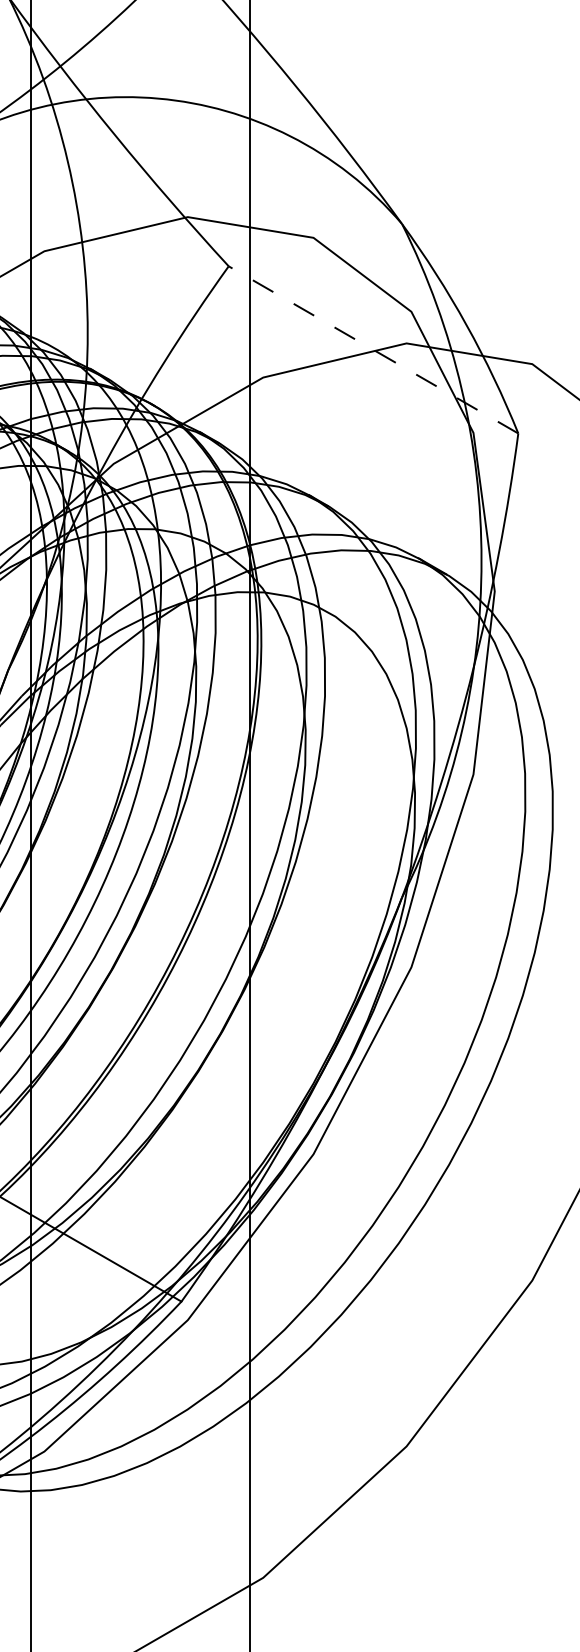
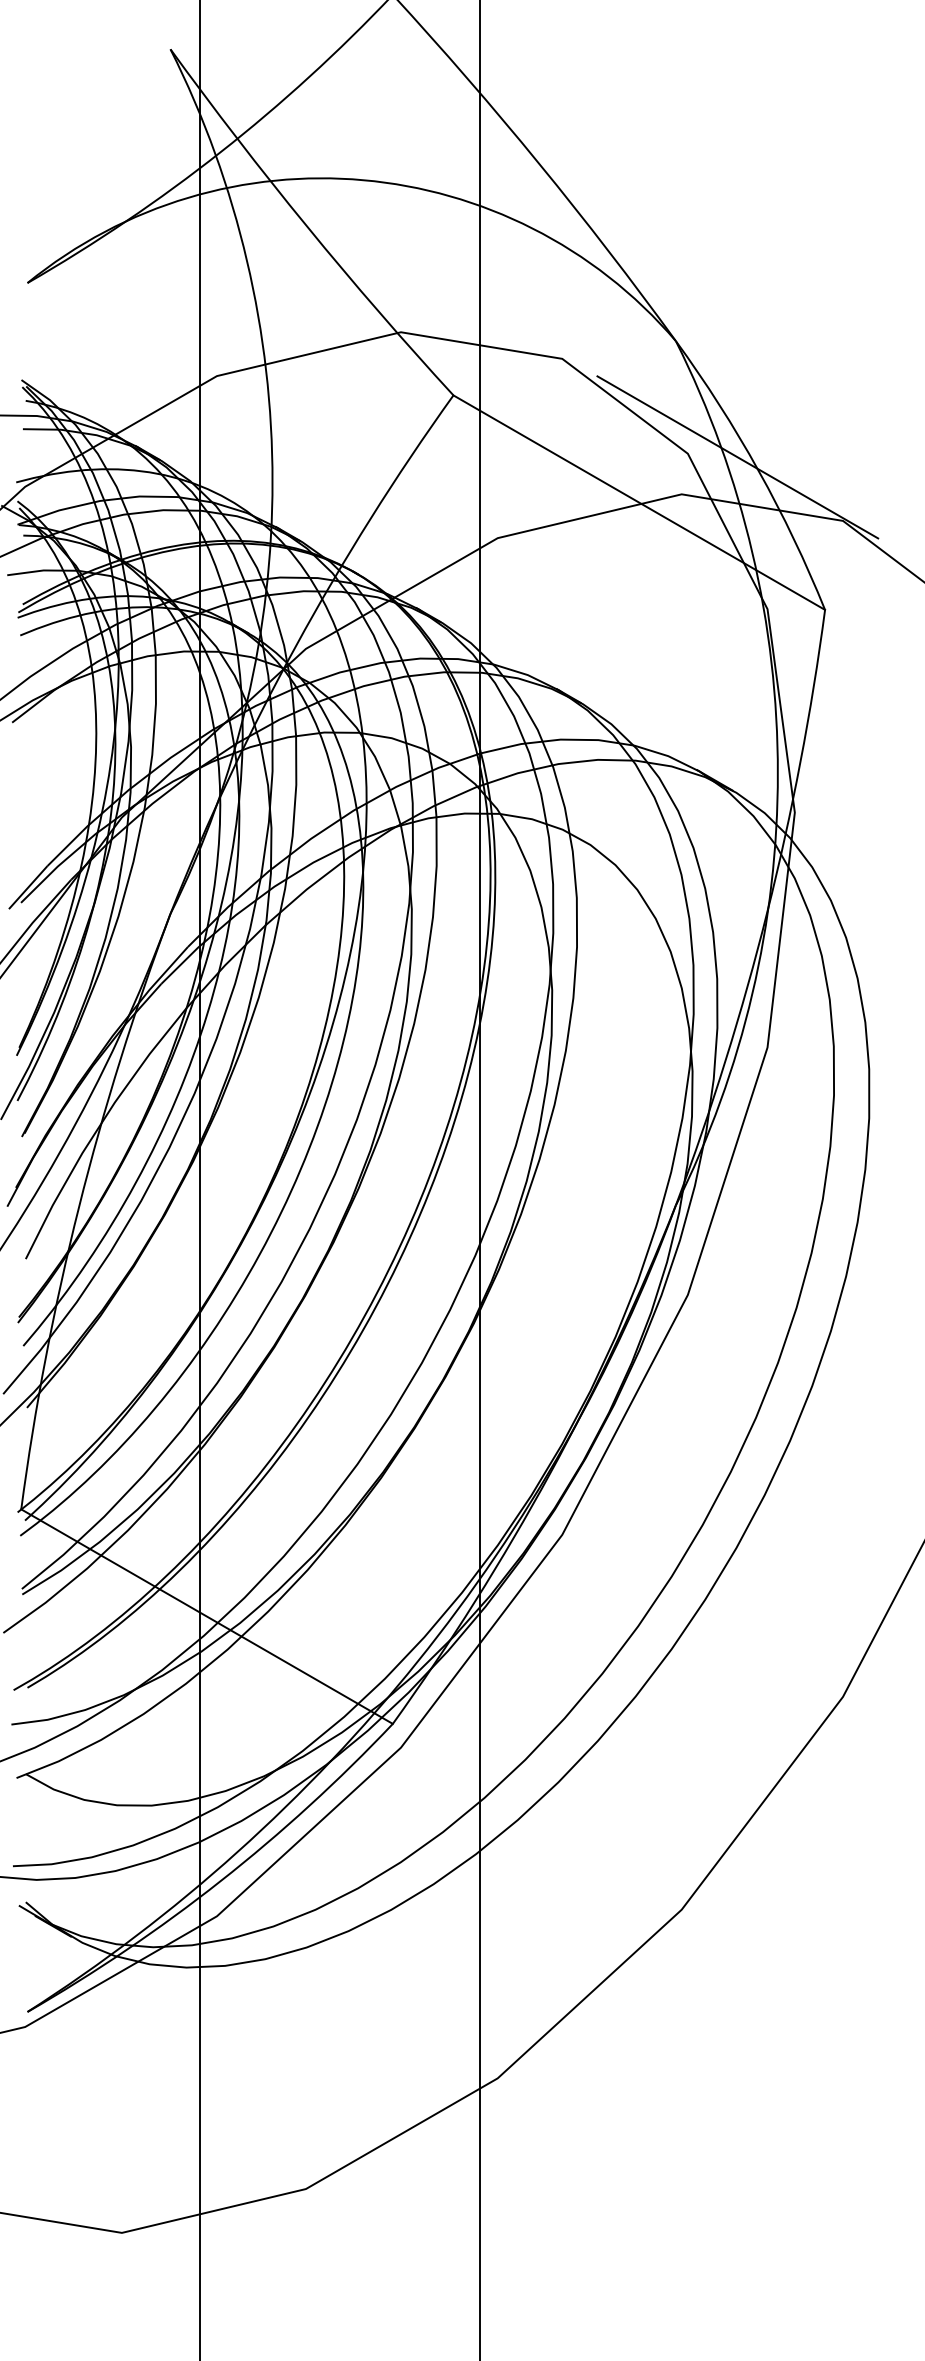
line: (450, 314) -> (737, 457), added
line: (373, 349) -> (639, 502), dashed -> solid

